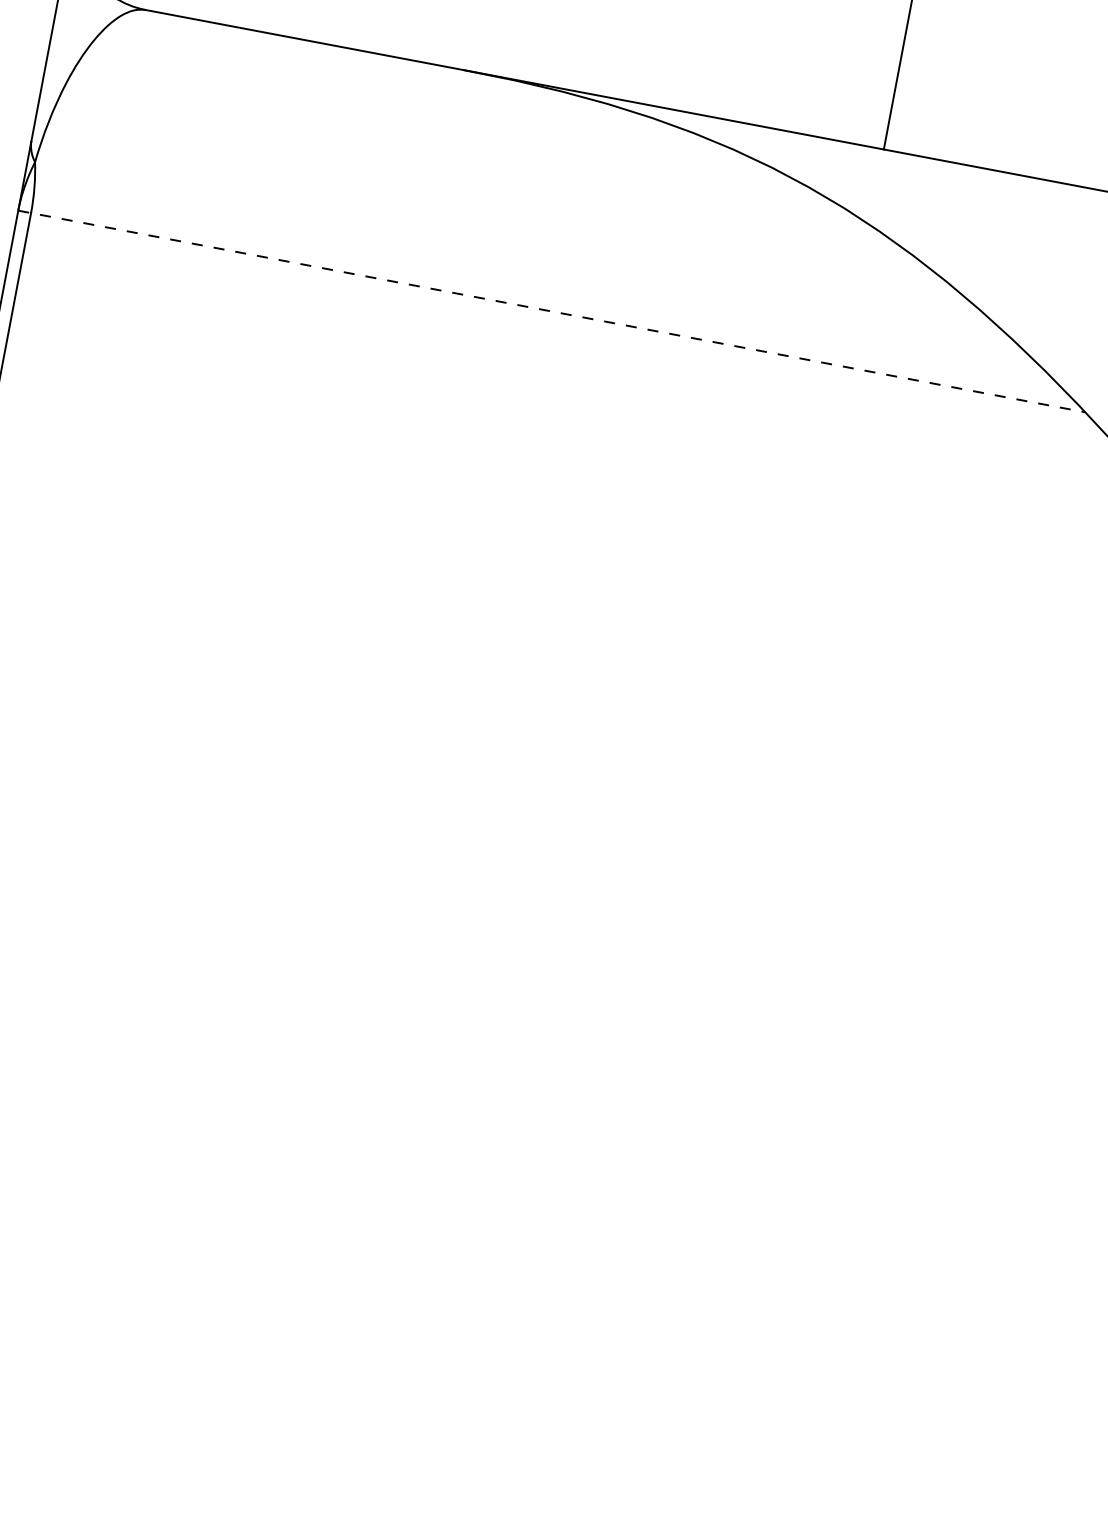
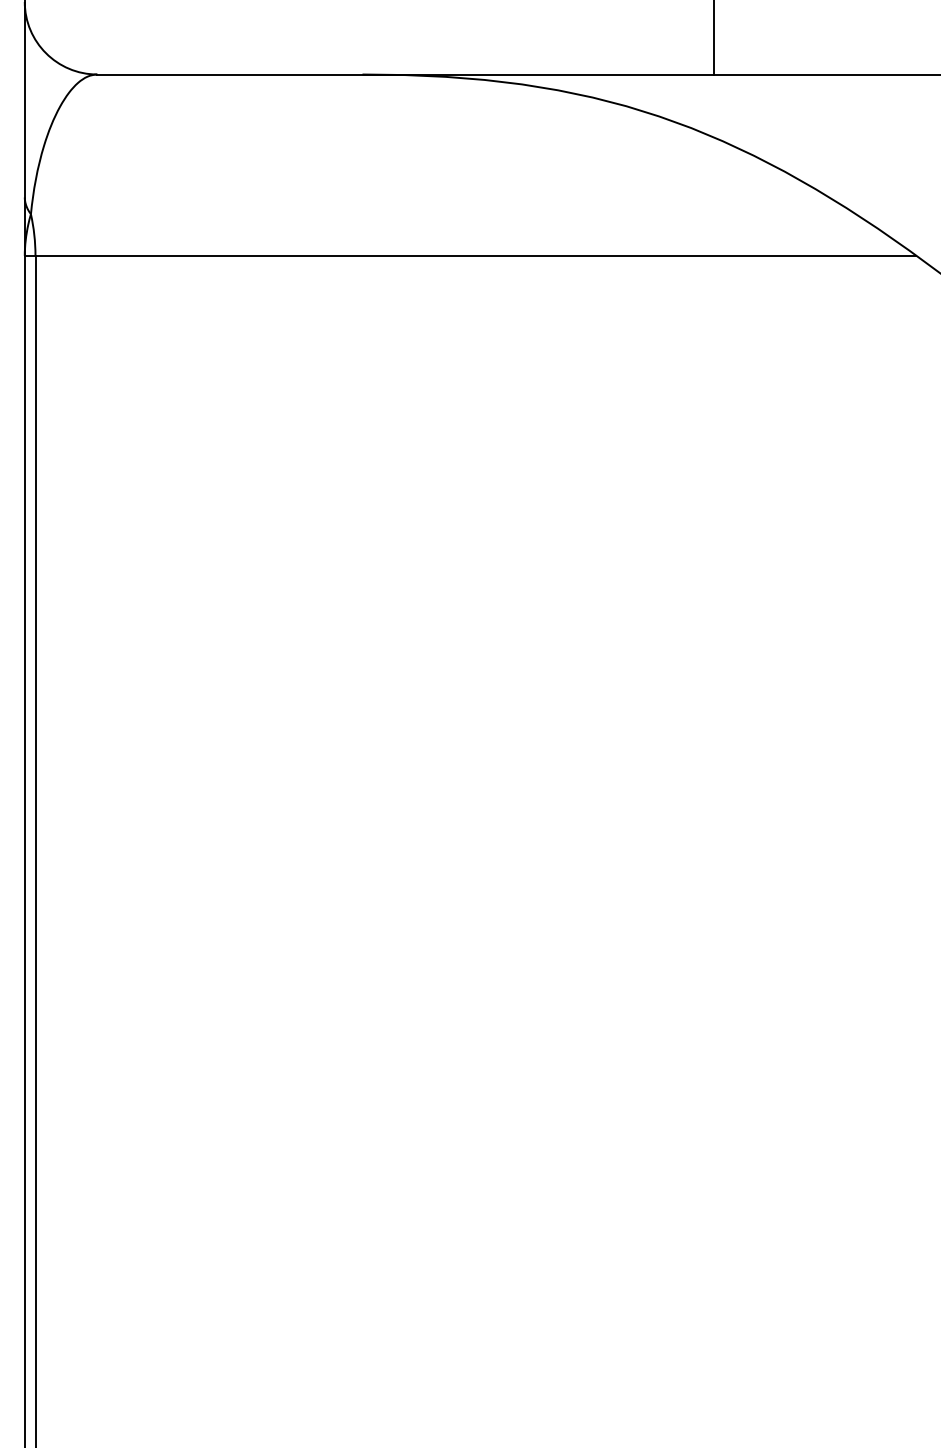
line: (551, 310) -> (470, 255), dashed -> solid

